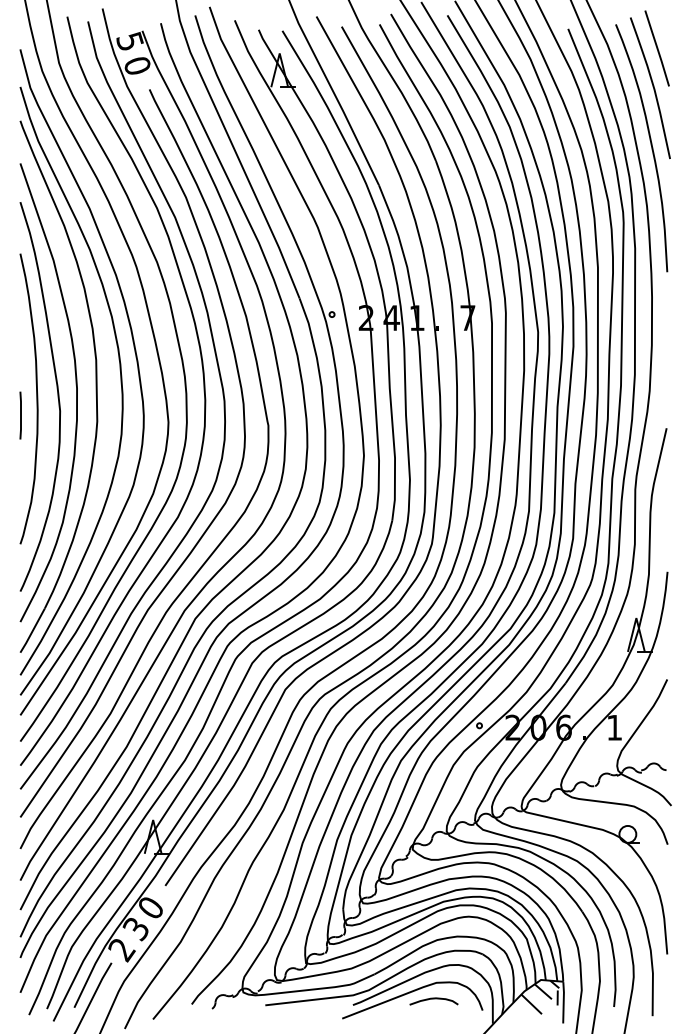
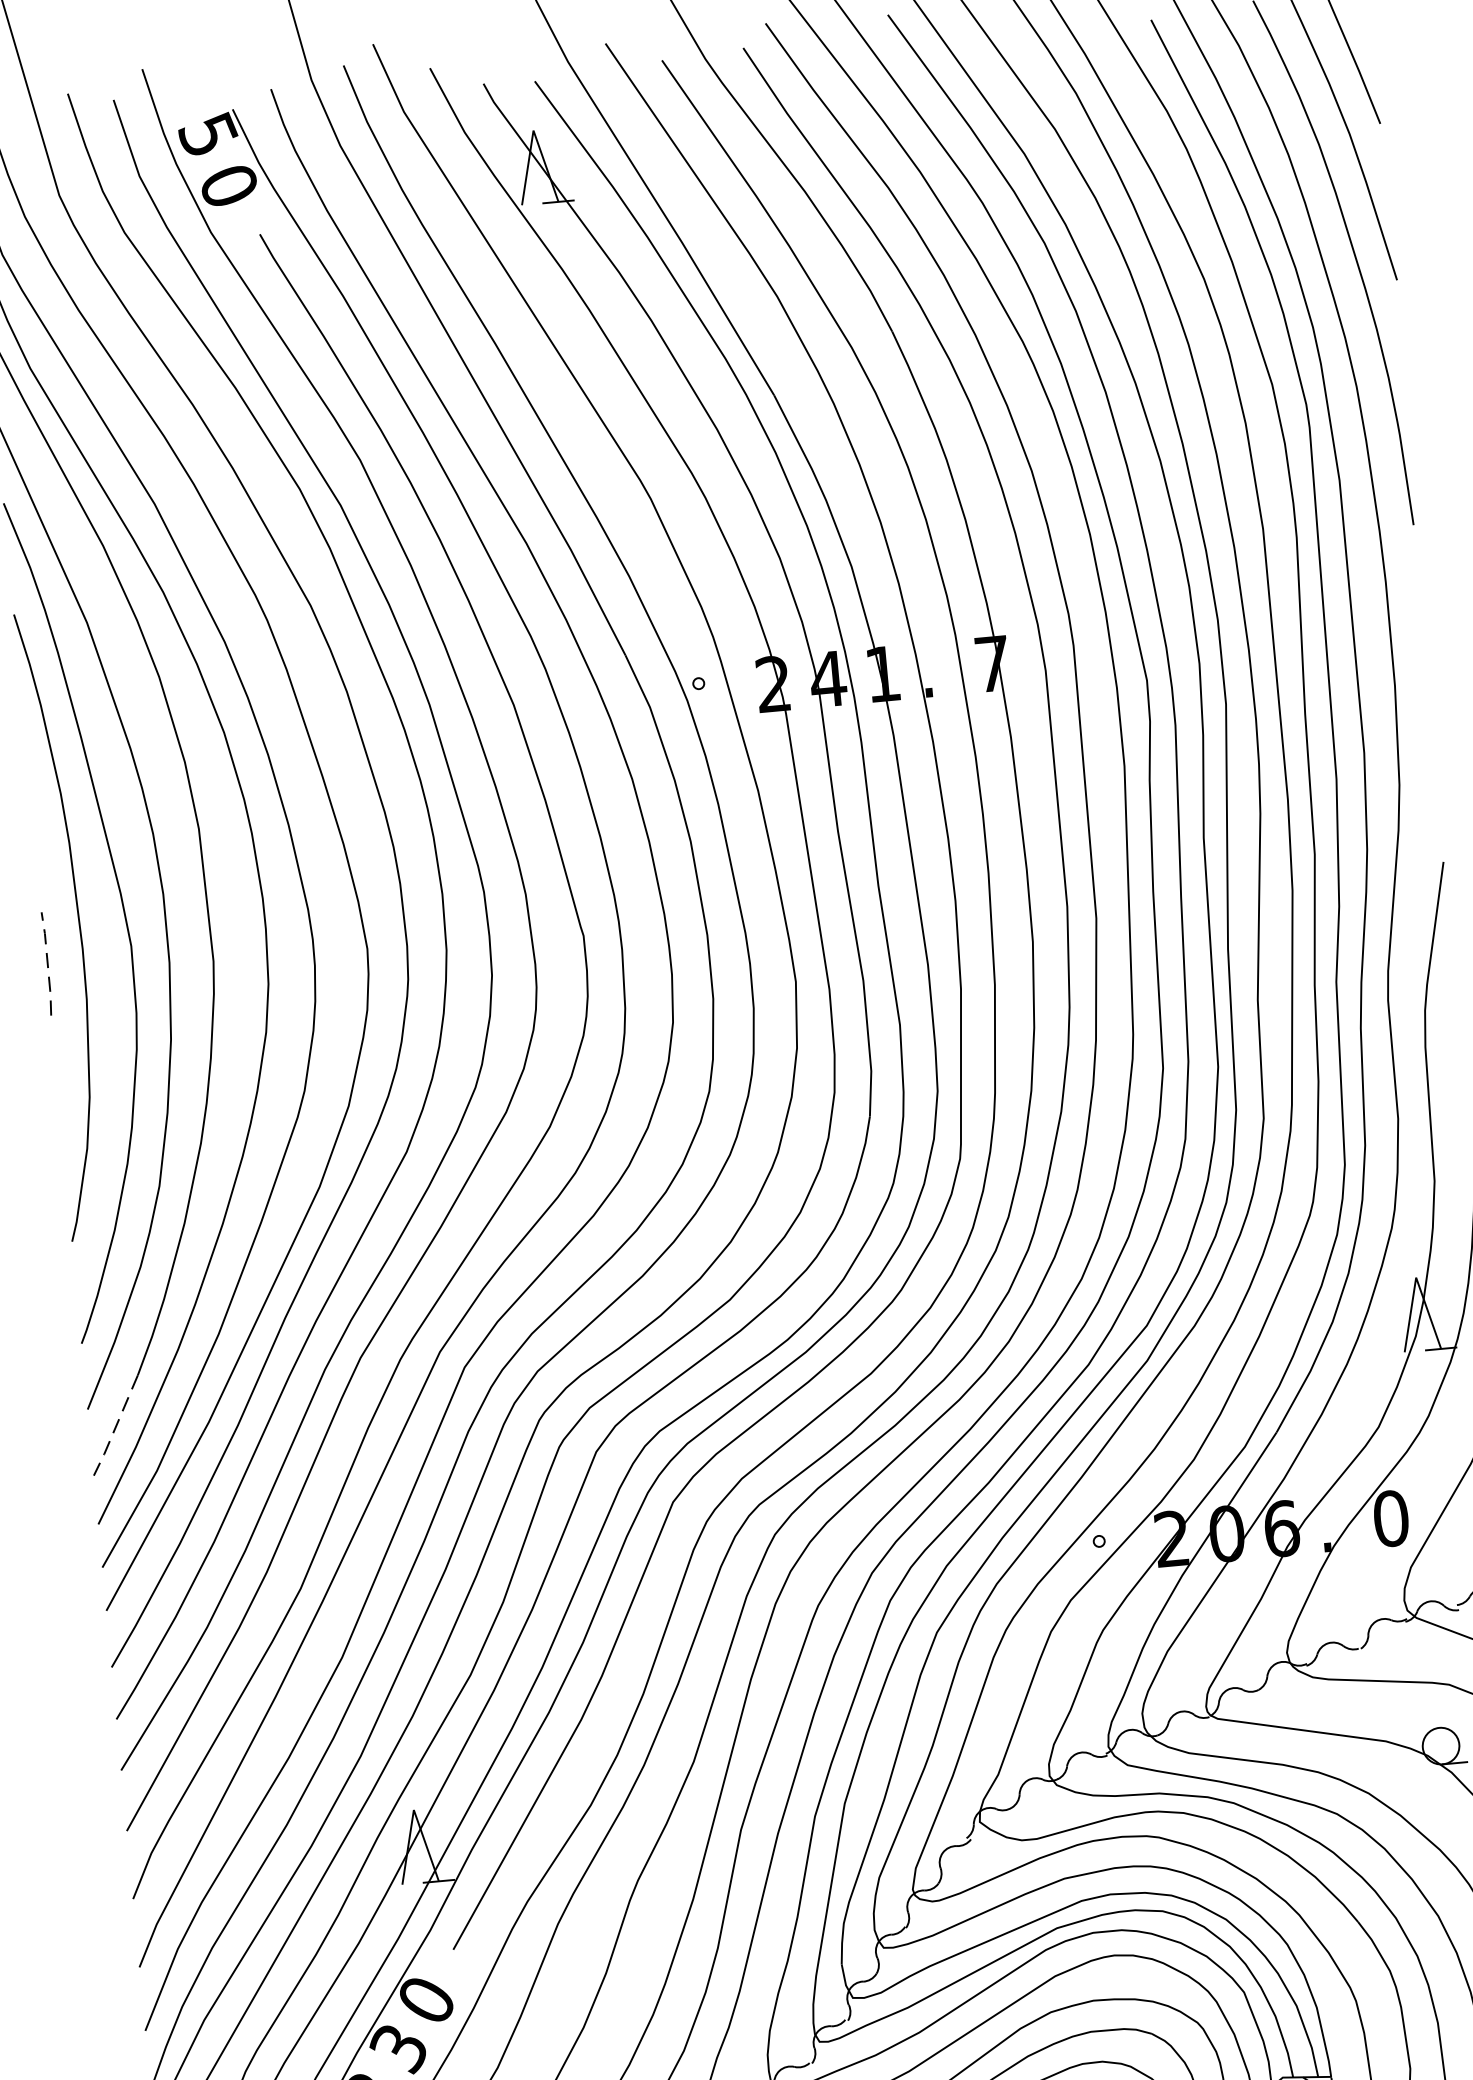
line: (21, 415) -> (48, 963), solid -> dashed
line: (32, 631) -> (115, 1427), solid -> dashed
text: (614, 727) -> (1390, 1518), 1 -> 0

